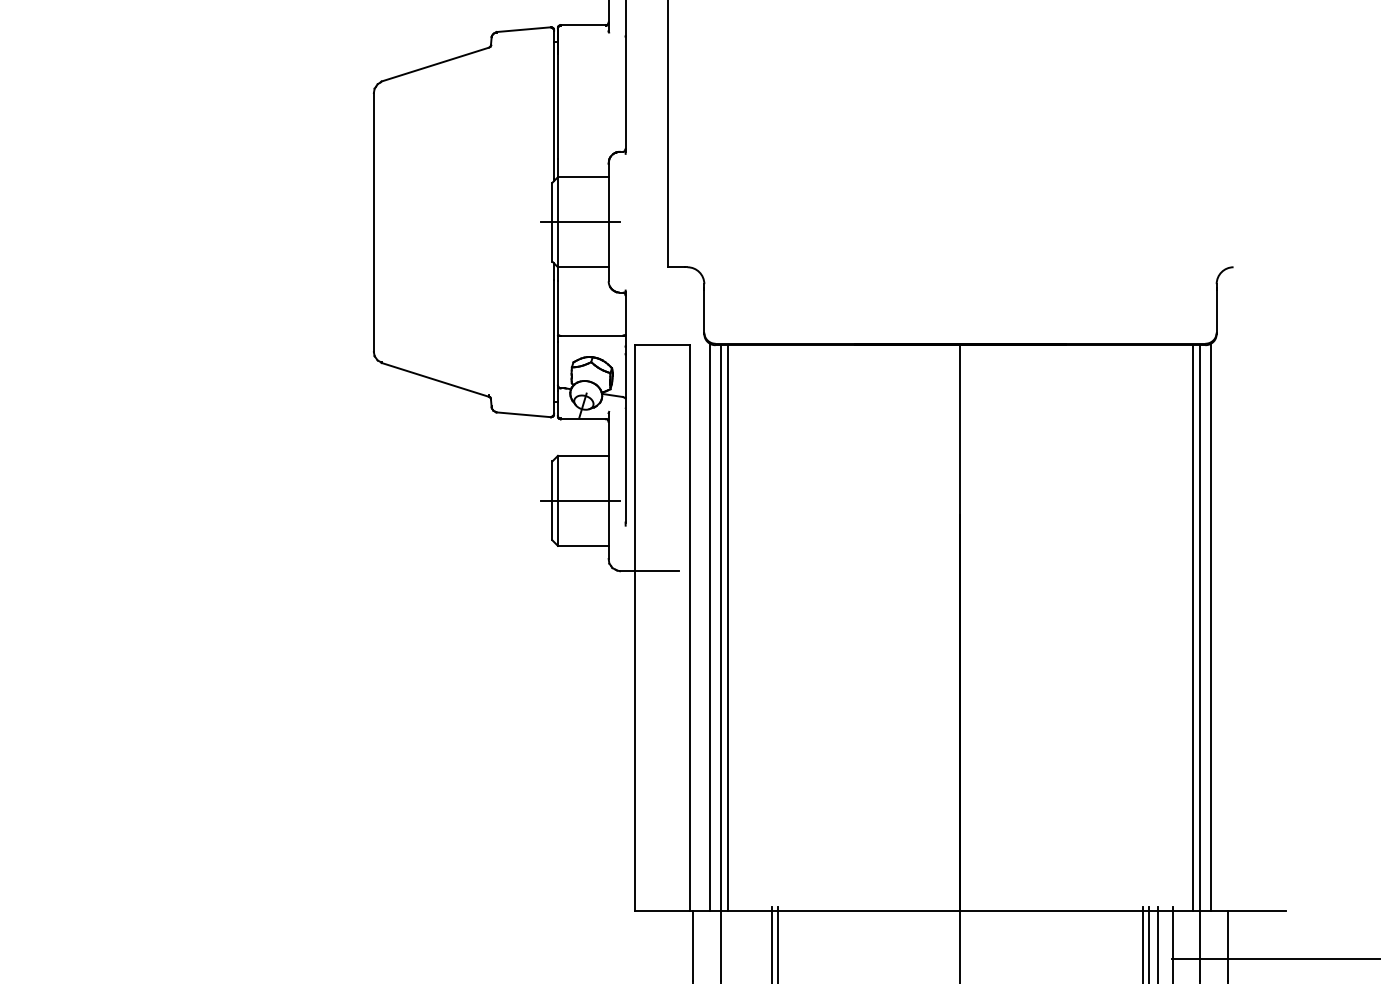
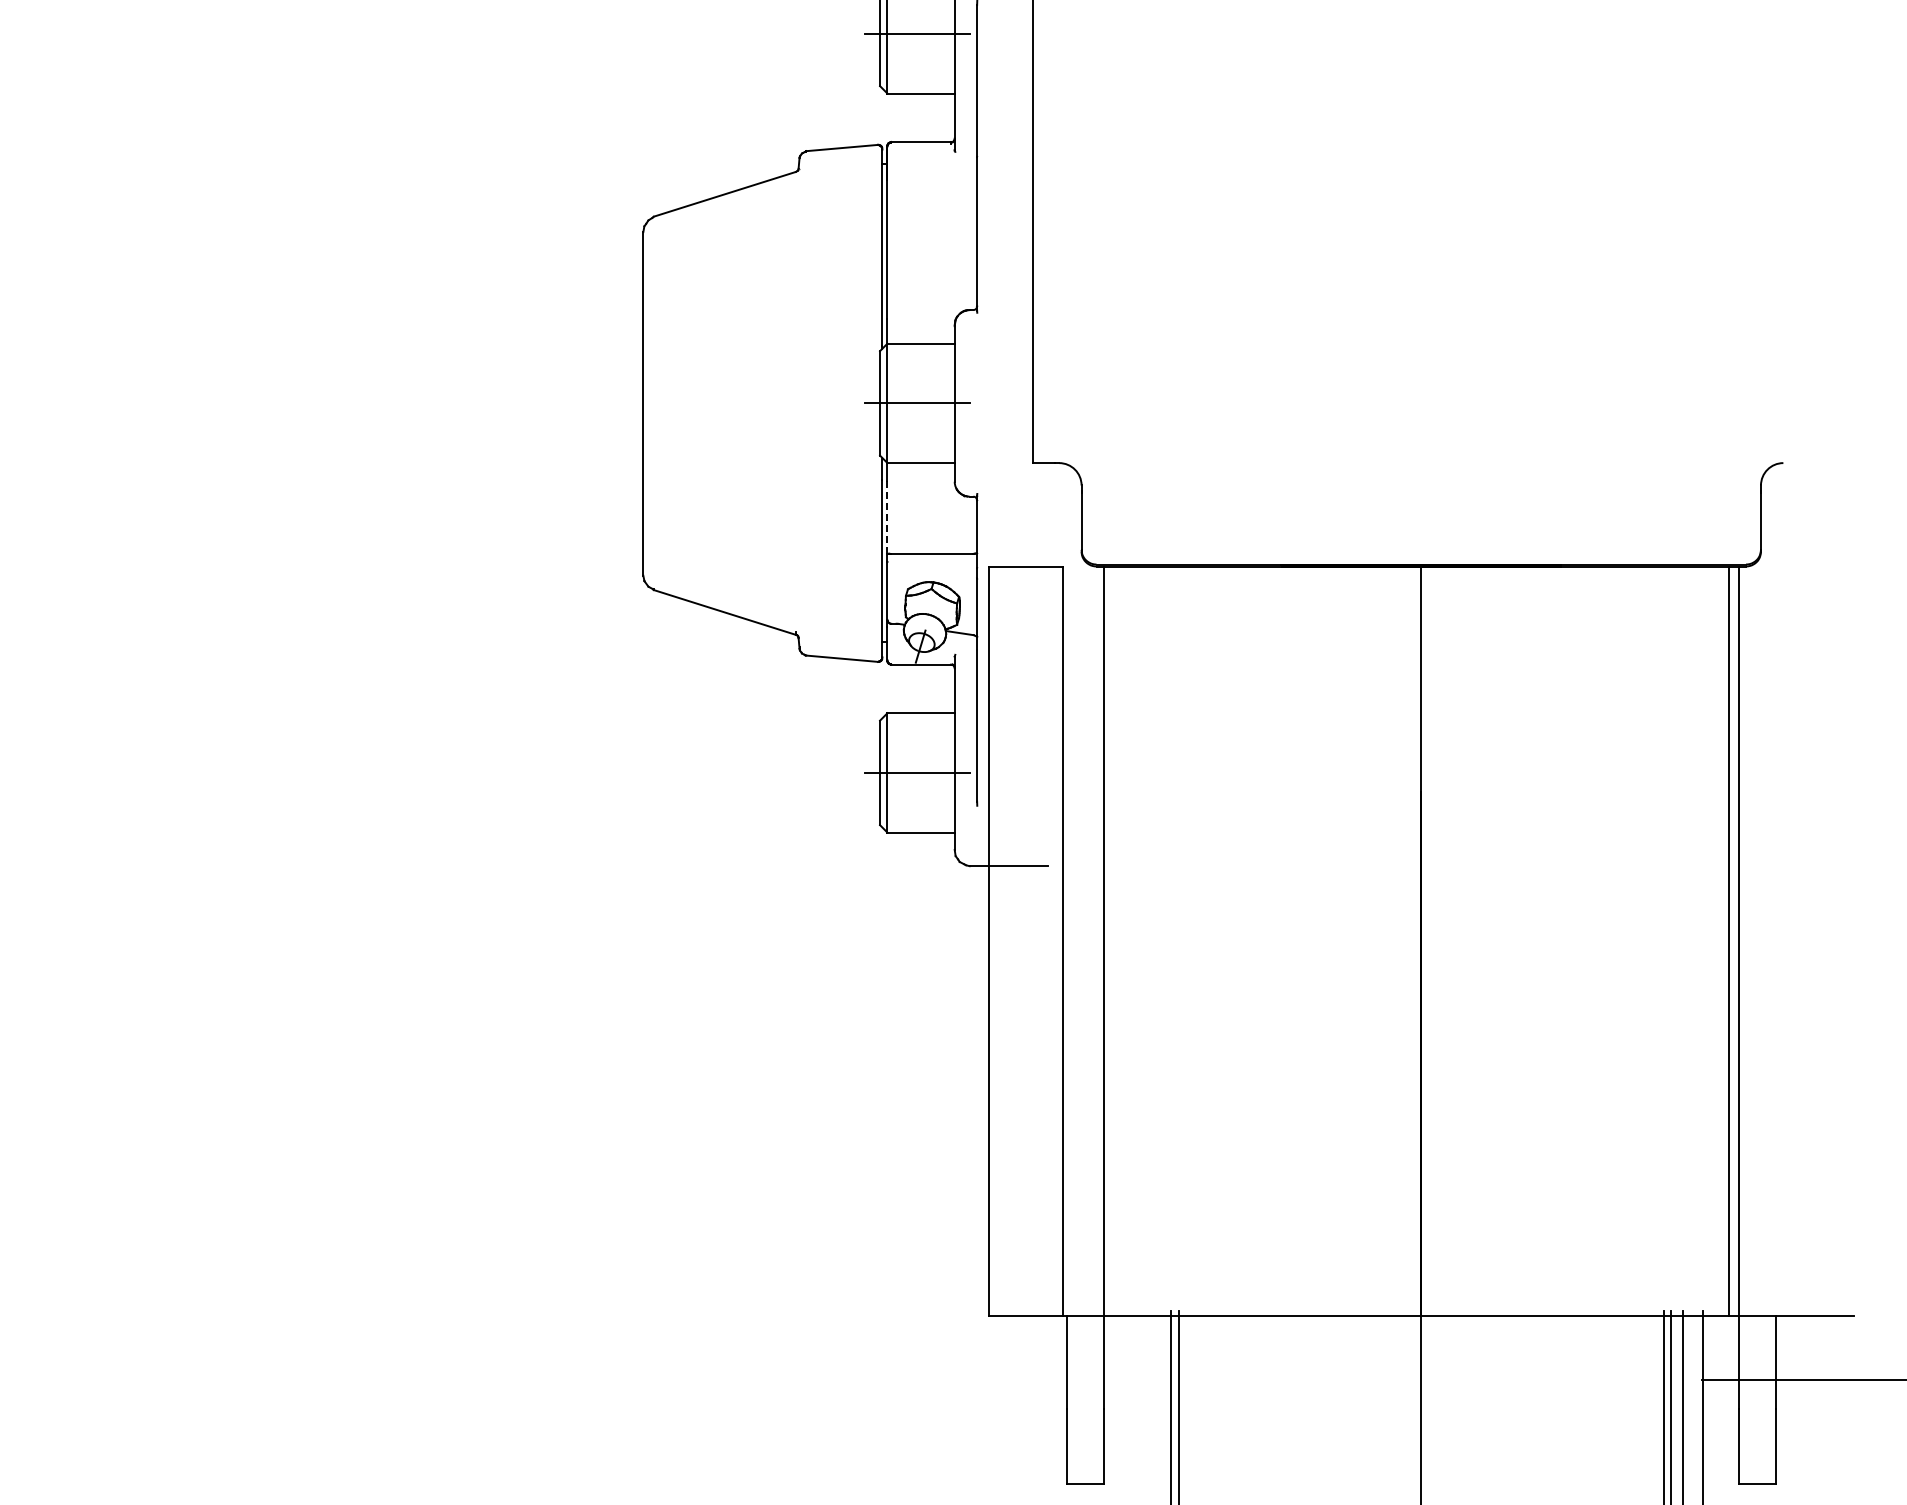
line: (557, 308) -> (887, 517), solid -> dashed
line: (710, 628) -> (1089, 941), removed
line: (728, 628) -> (1113, 941), removed
line: (1211, 628) -> (1753, 941), removed

